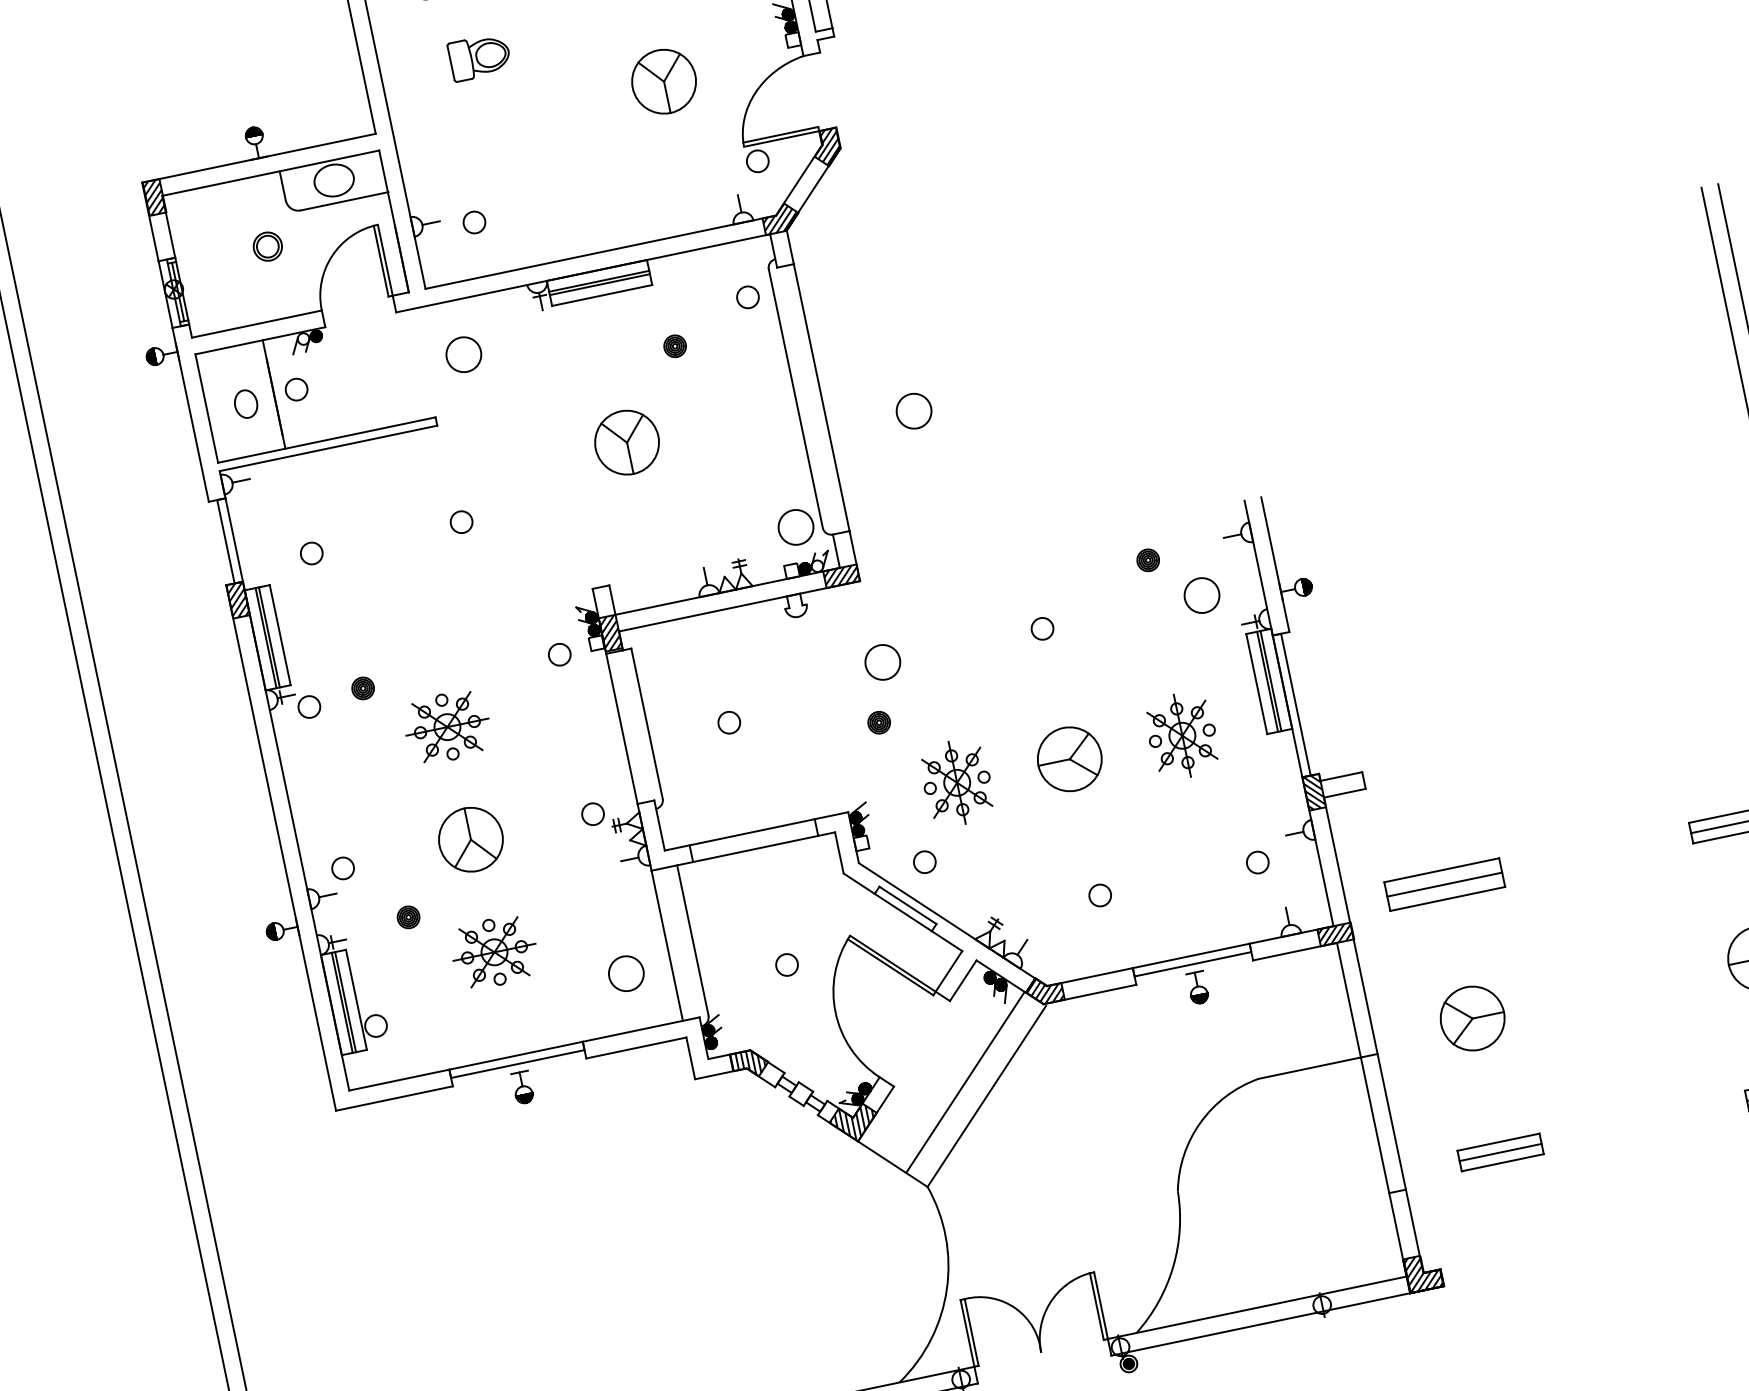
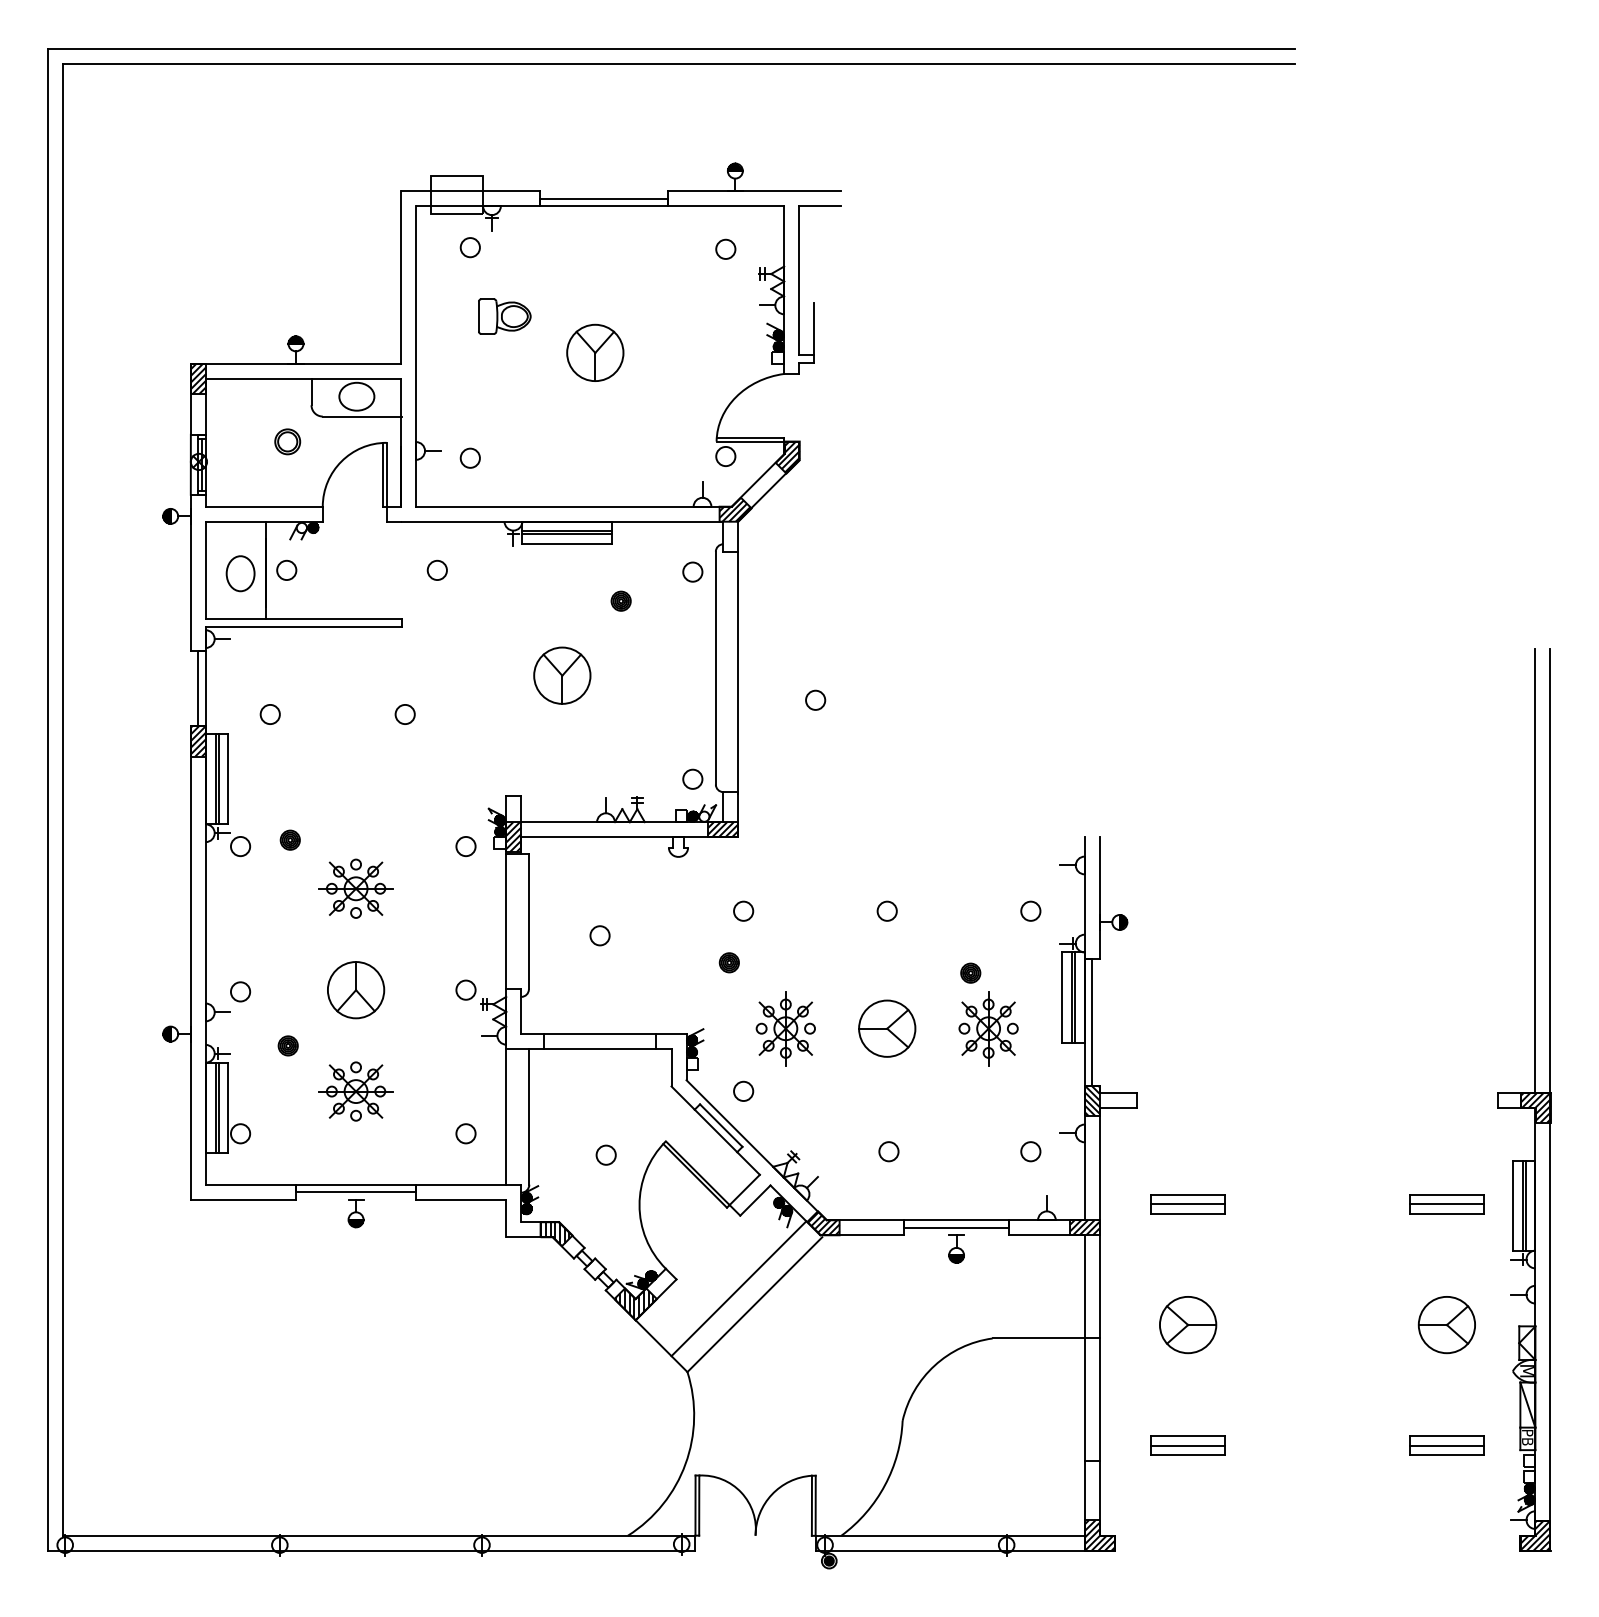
part: (664, 81) -> (595, 352), moved
circle: (462, 355) -> (436, 570), size x0.62
part: (245, 403) -> (240, 573), size x1.43
circle: (913, 410) -> (815, 699), size x0.62
circle: (795, 526) -> (692, 778), size x0.62
part: (1147, 559) -> (970, 972), moved
circle: (1201, 594) -> (1030, 910), size x0.62
circle: (882, 661) -> (743, 910), size x0.62
part: (1444, 884) -> (1187, 1204), size x0.71
circle: (625, 973) -> (465, 1133), size x0.62

